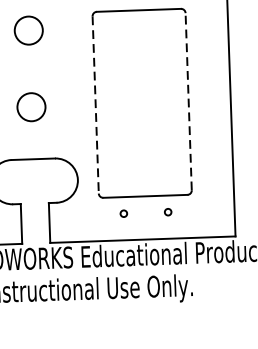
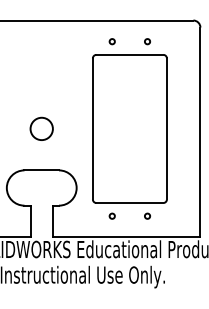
circle: (28, 30) -> (41, 67), removed
line: (188, 101) -> (166, 128), dashed -> solid
line: (95, 104) -> (92, 128), dashed -> solid

